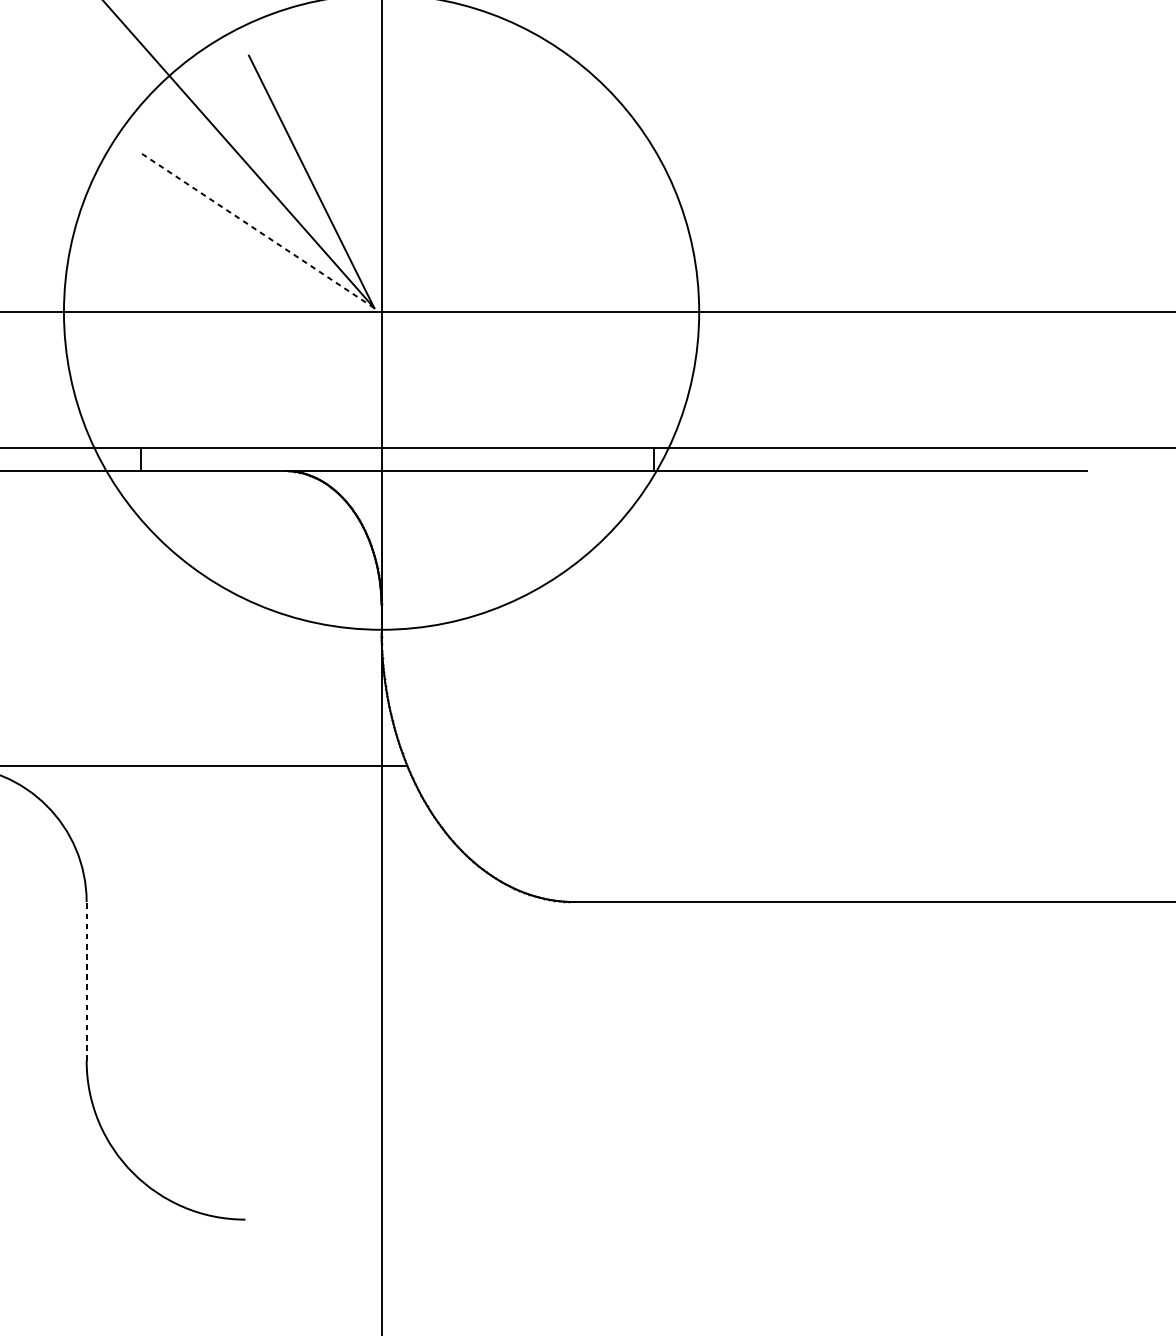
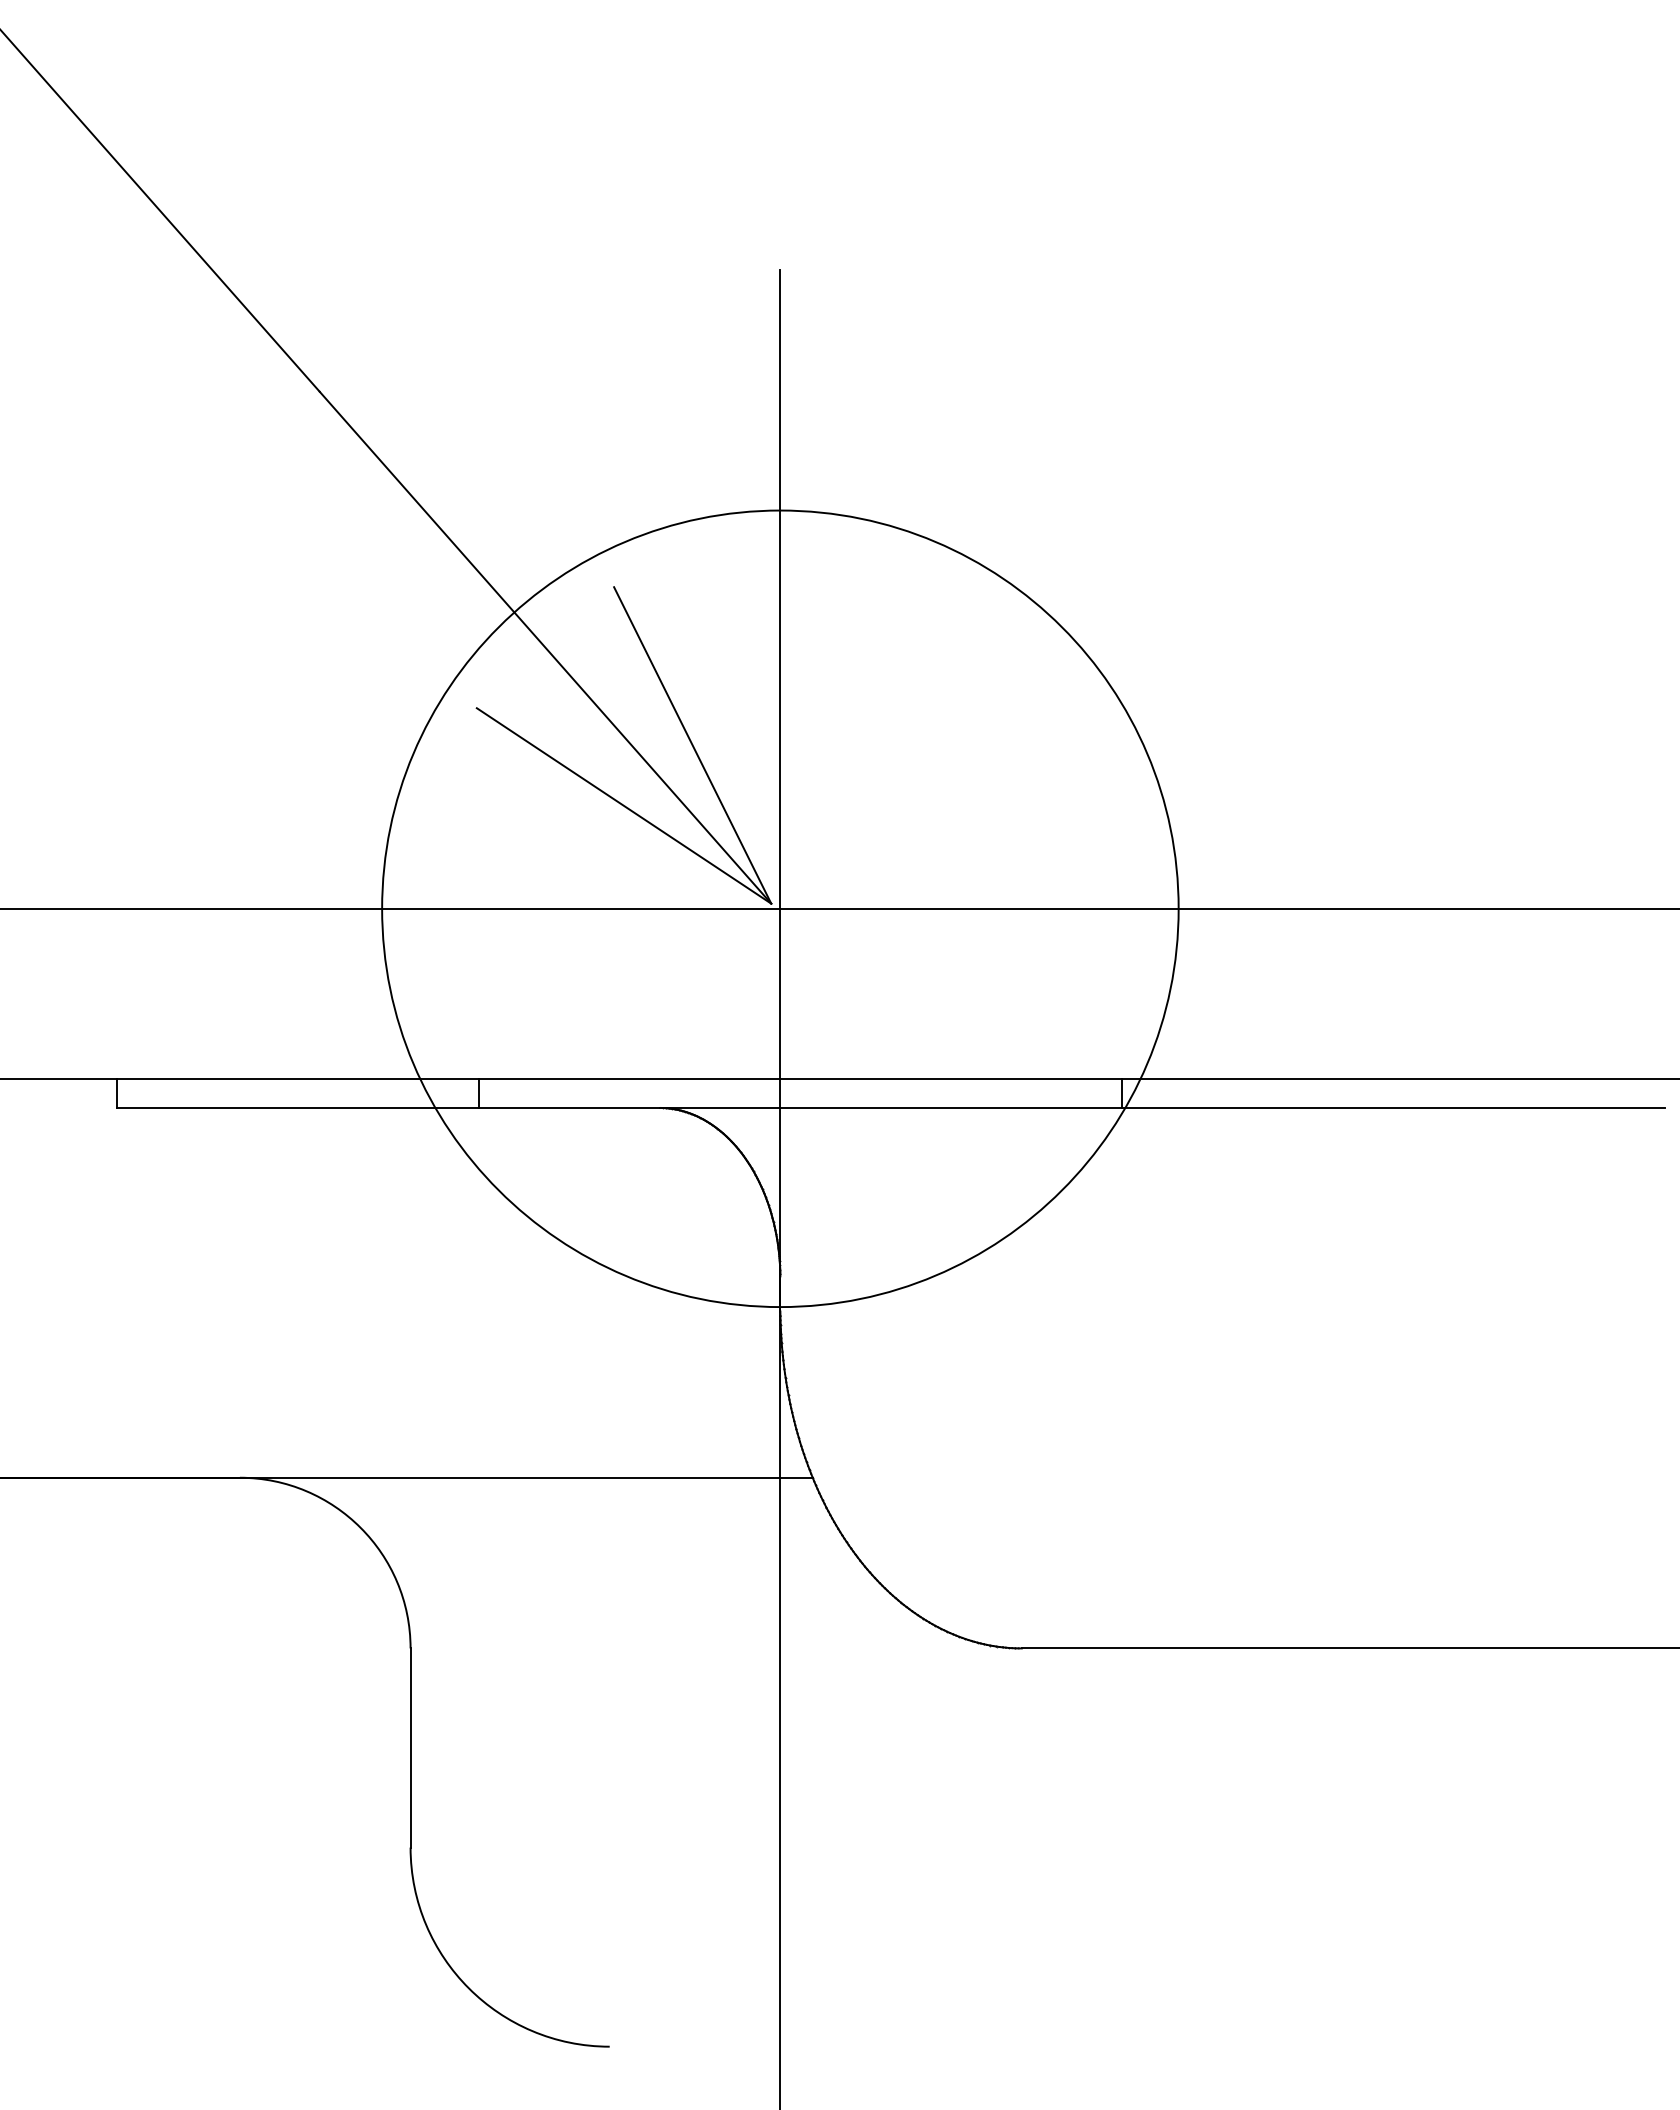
line: (257, 229) -> (624, 805), dashed -> solid
line: (86, 981) -> (410, 1748), dashed -> solid

